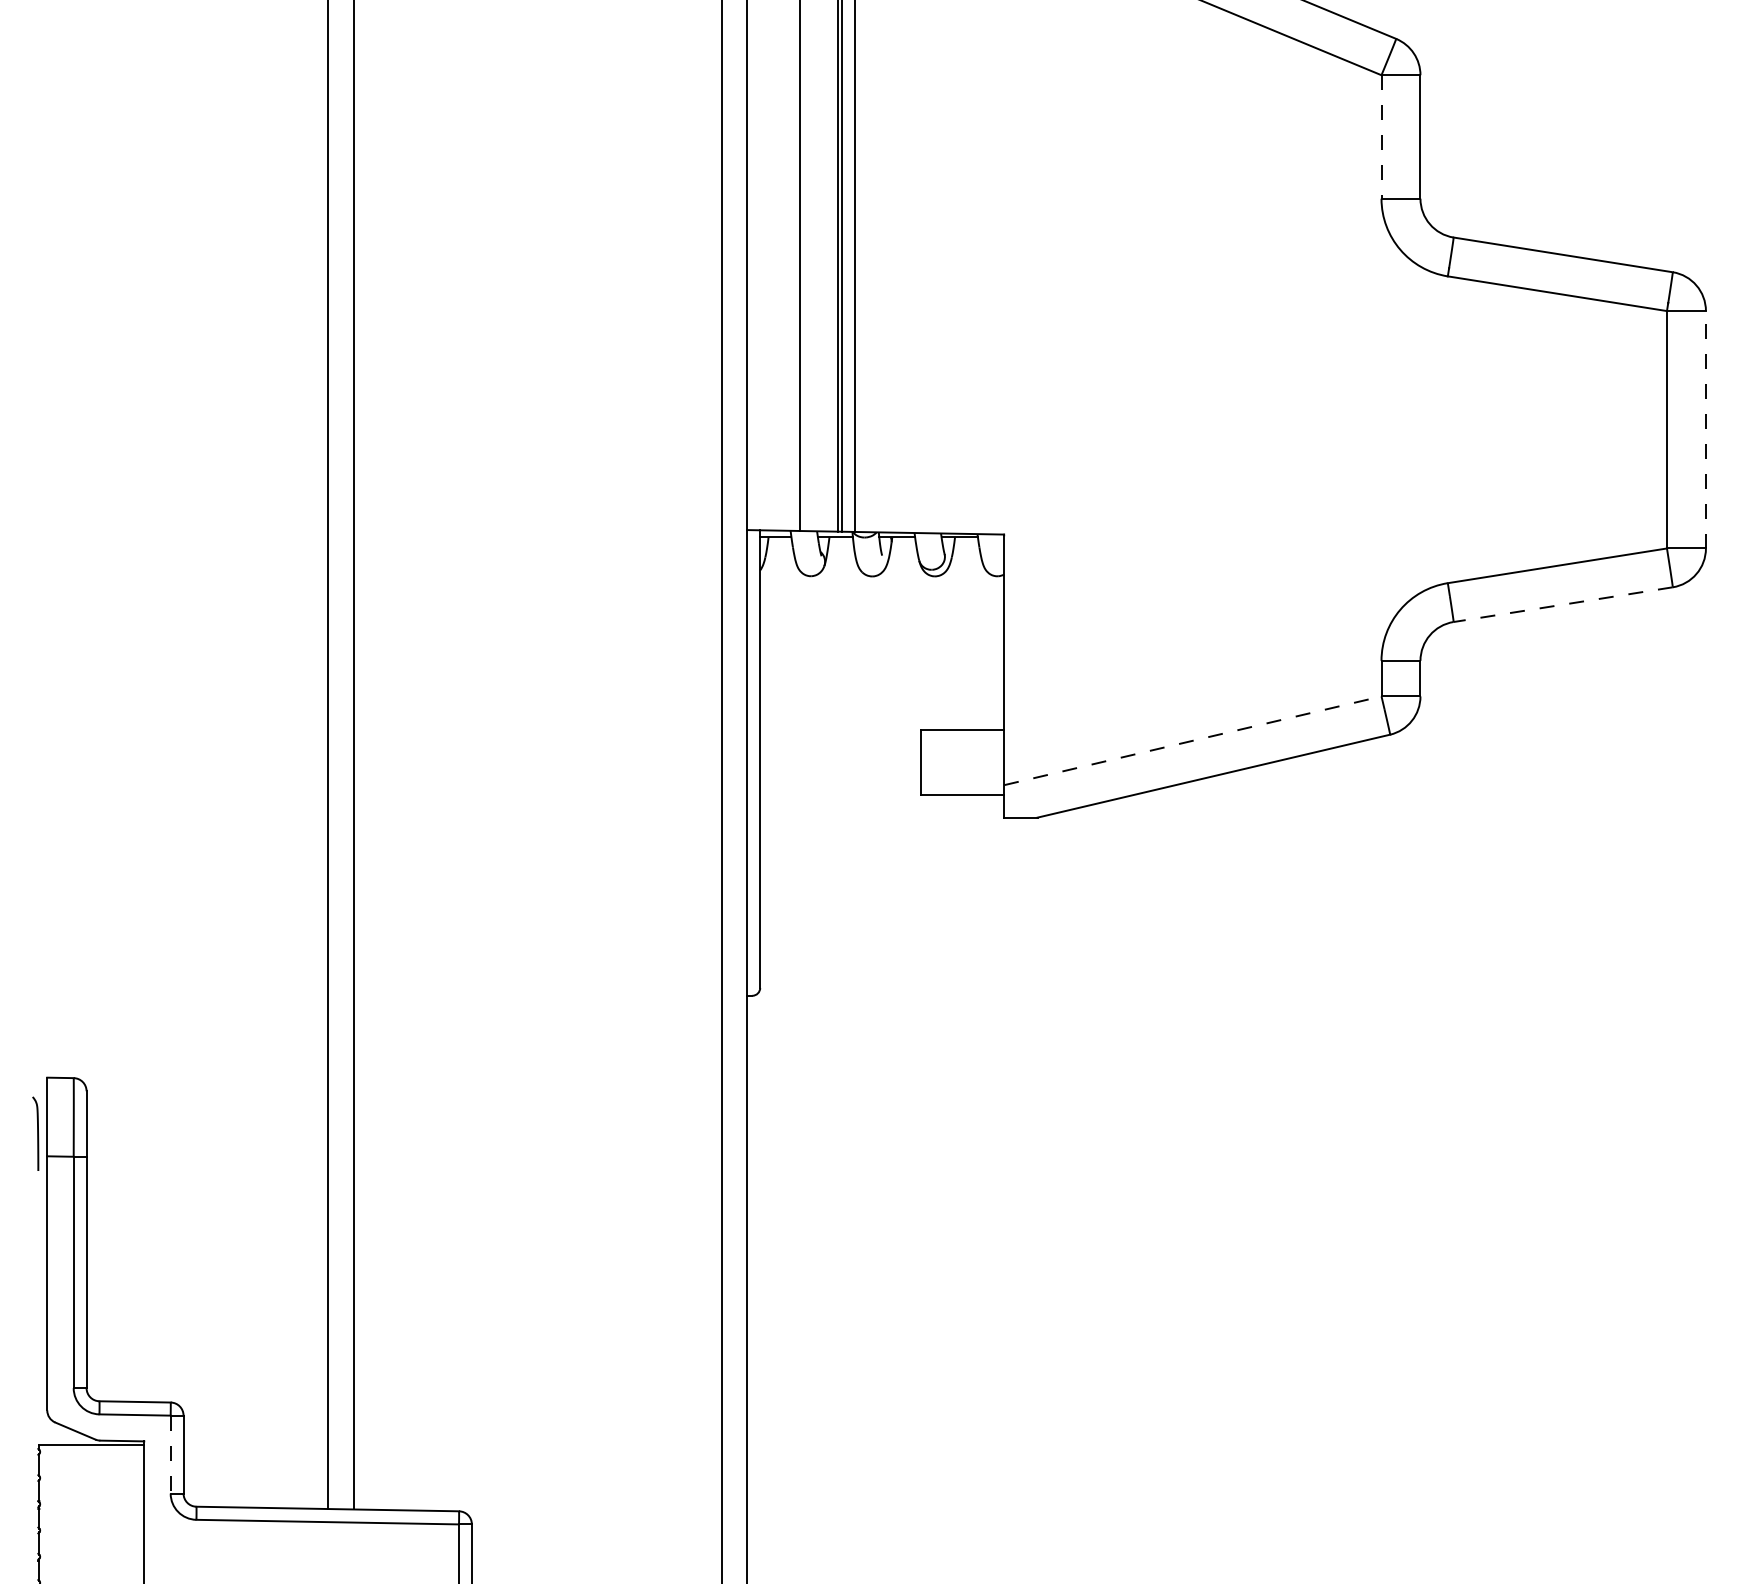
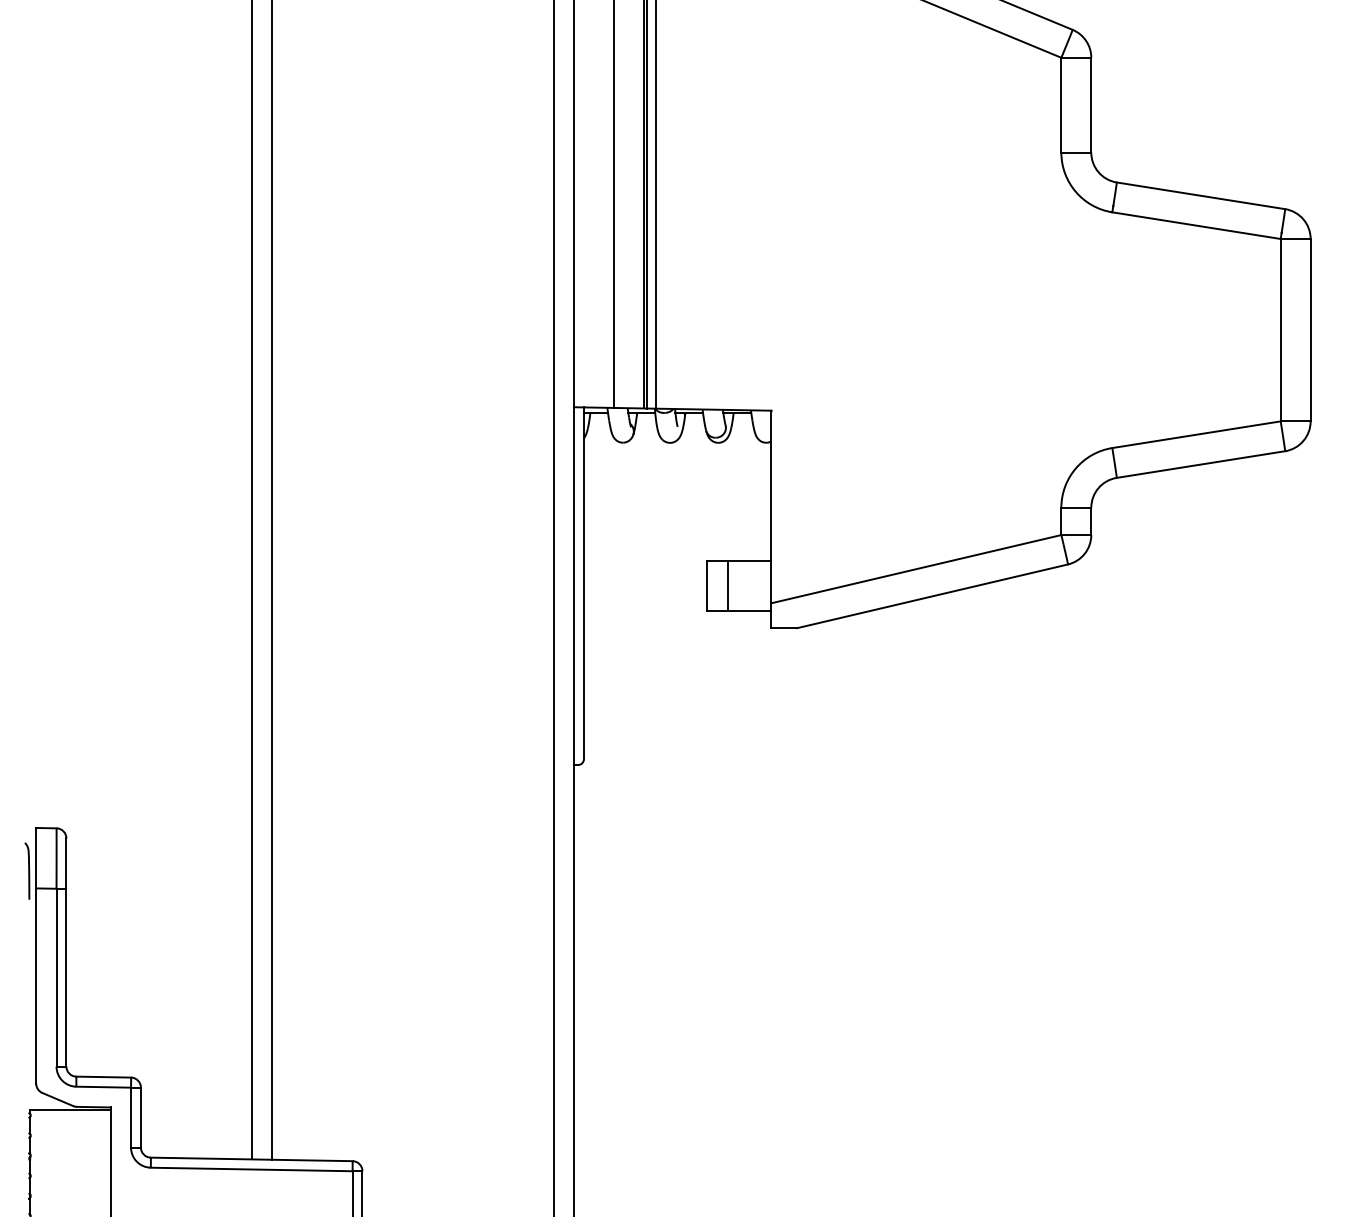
line: (1381, 137) -> (1061, 105), dashed -> solid
line: (1705, 428) -> (1310, 329), dashed -> solid
line: (1562, 604) -> (1200, 464), dashed -> solid
line: (1192, 741) -> (916, 569), dashed -> solid
line: (946, 762) -> (727, 585), added
line: (171, 1454) -> (131, 1117), dashed -> solid

